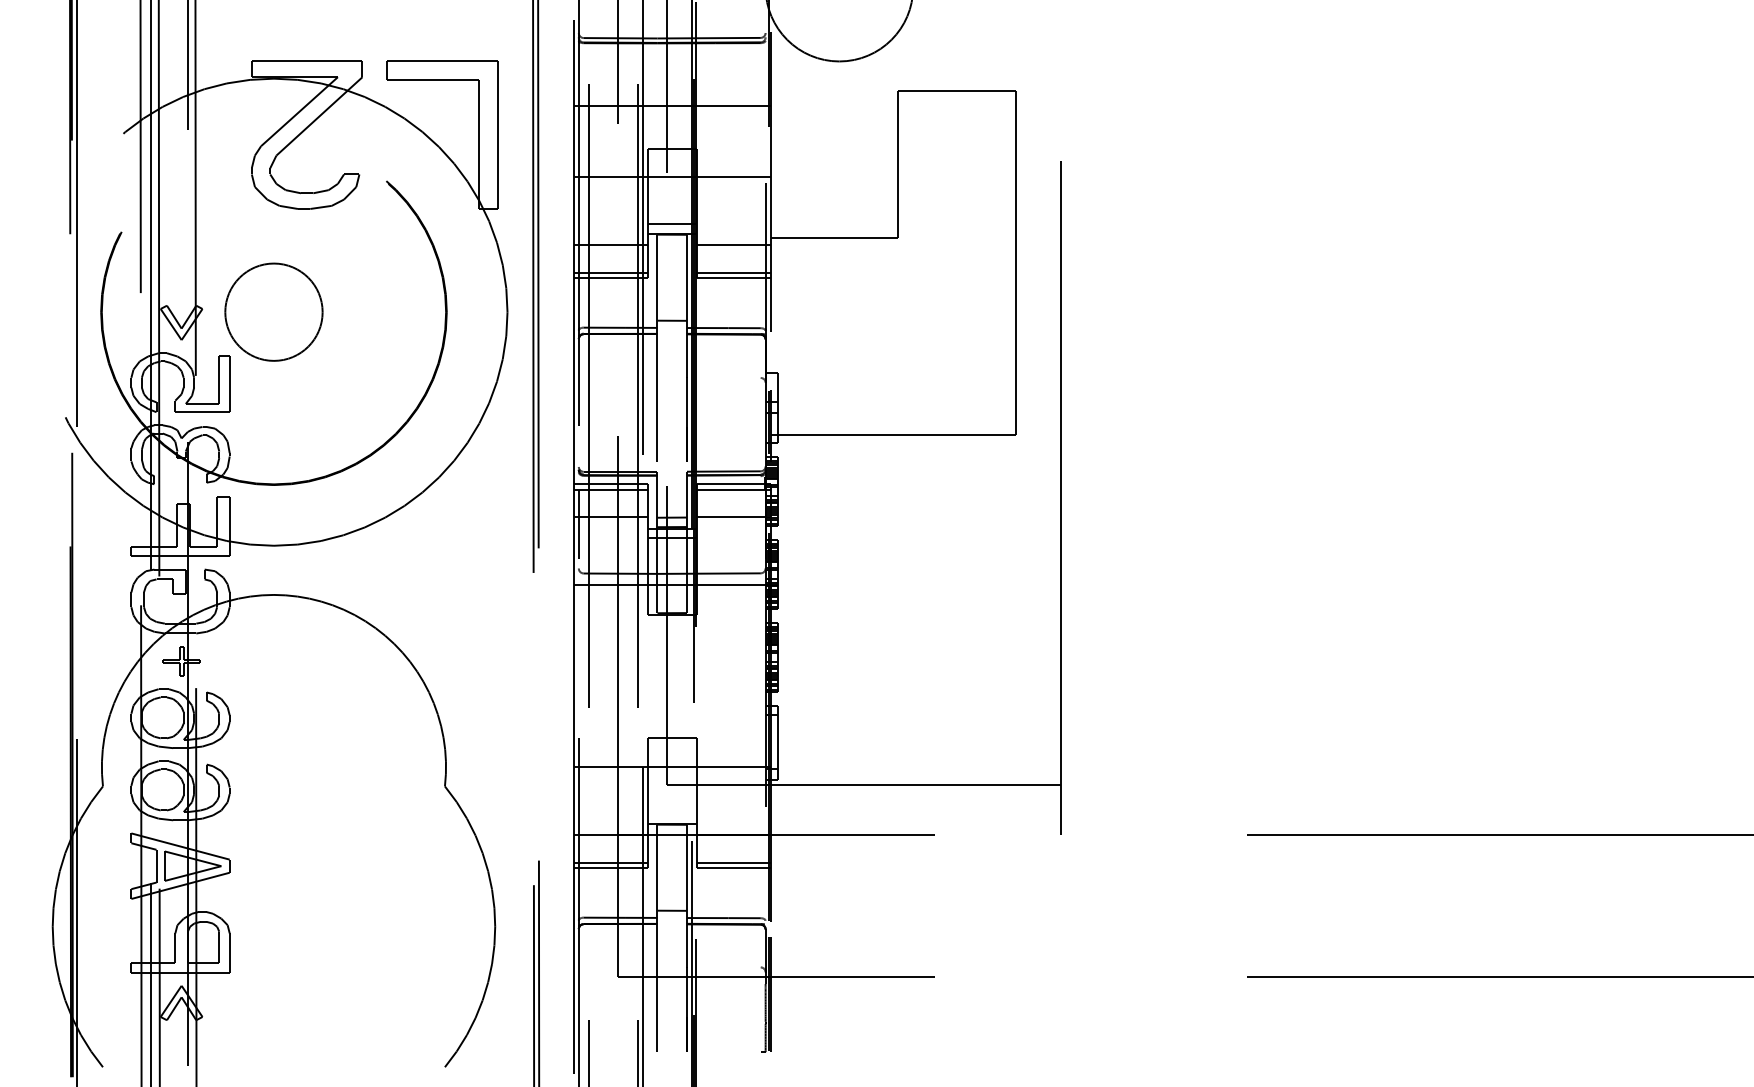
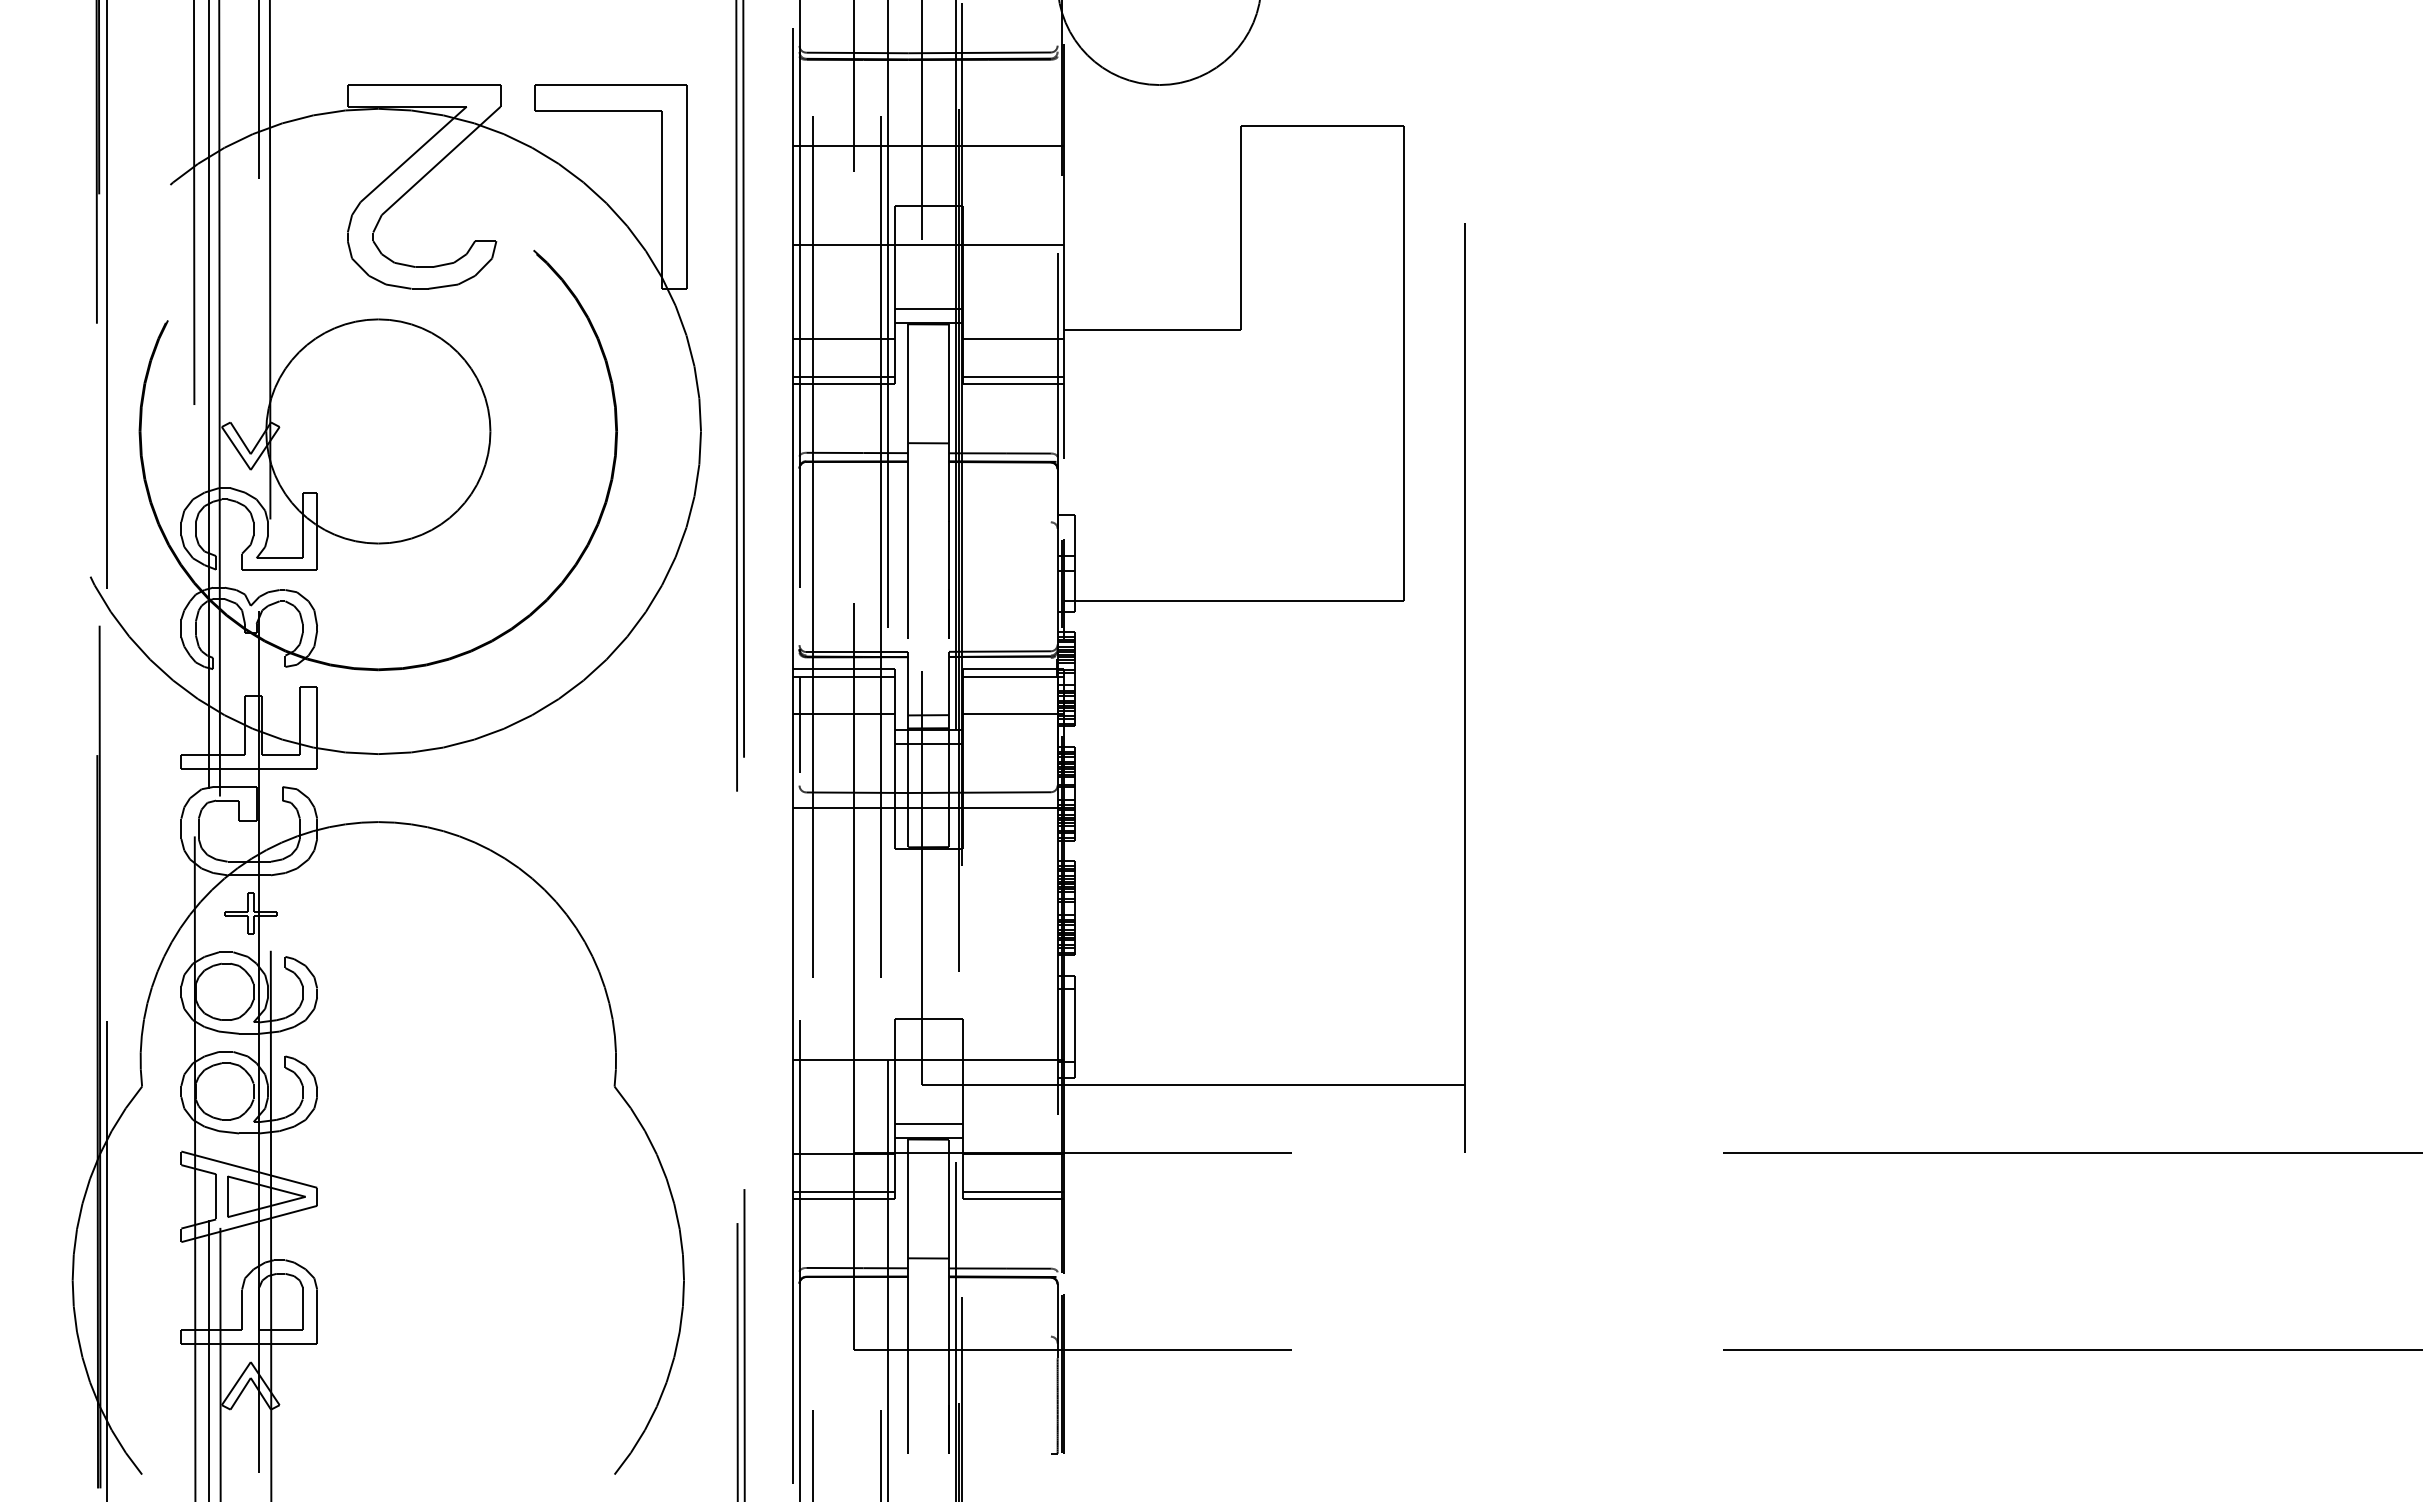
circle: (274, 312) -> (378, 431), size x1.67
line: (672, 813) -> (928, 1124), added

